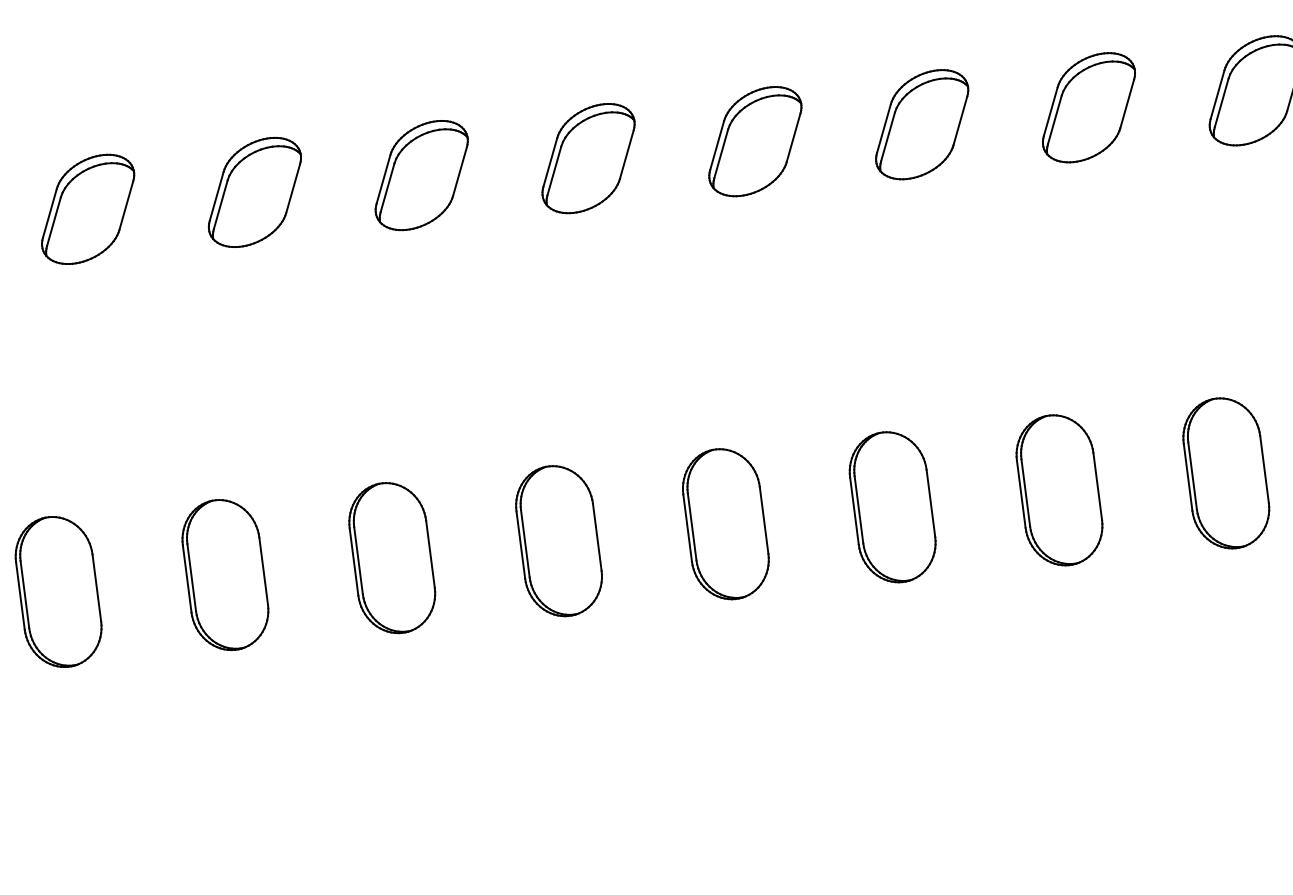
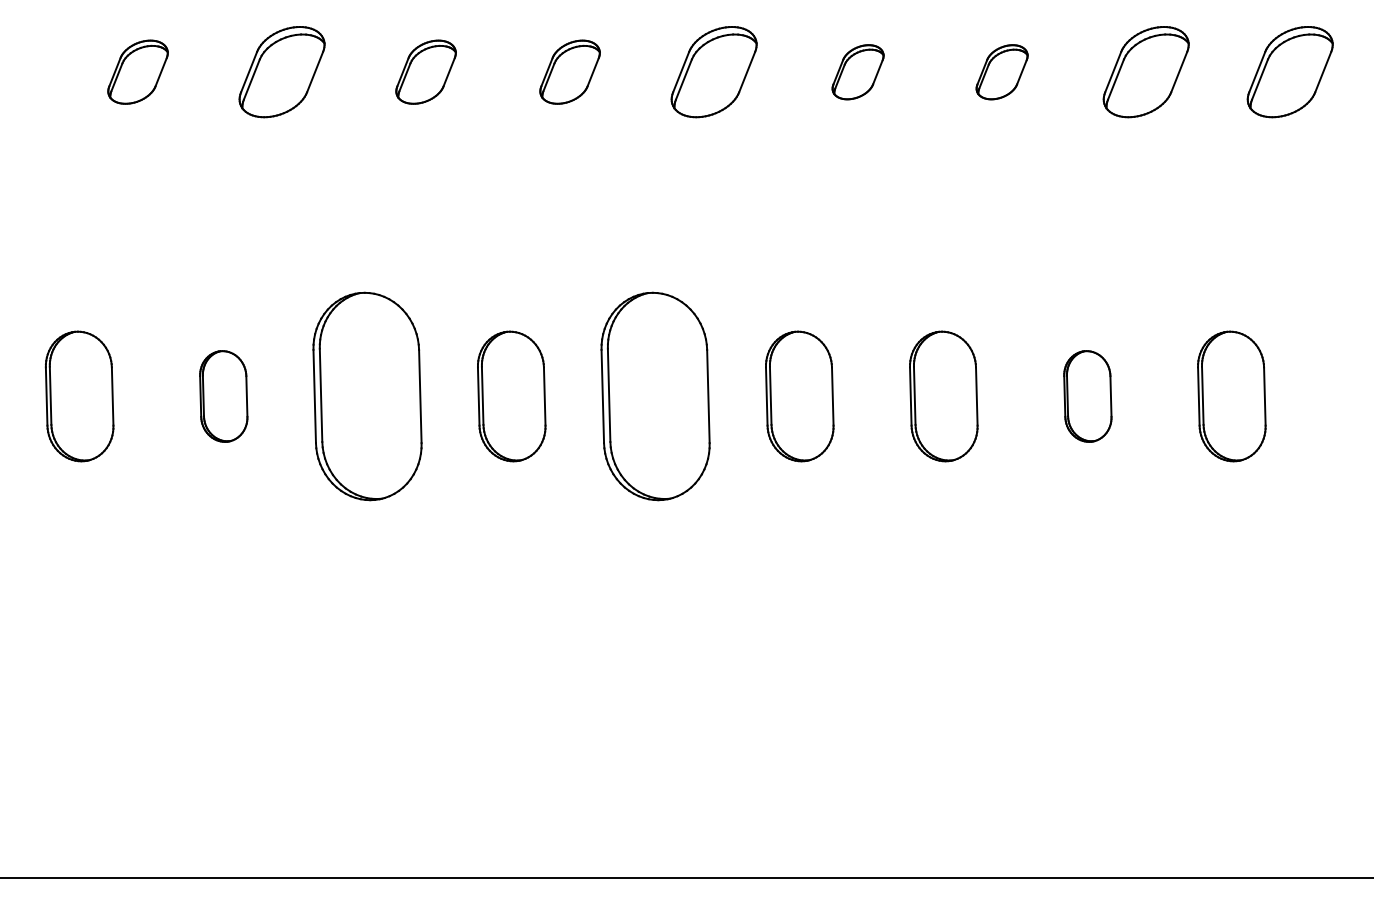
part: (1088, 108) -> (1001, 72), size x0.6
part: (921, 125) -> (857, 72), size x0.6
part: (587, 159) -> (569, 72), size x0.7
part: (421, 176) -> (425, 72), size x0.7
part: (87, 209) -> (137, 72), size x0.7
part: (1225, 473) -> (1087, 396), size x0.7
part: (725, 524) -> (655, 396), size x1.6
part: (392, 558) -> (367, 396), size x1.6
part: (225, 575) -> (223, 396), size x0.7

